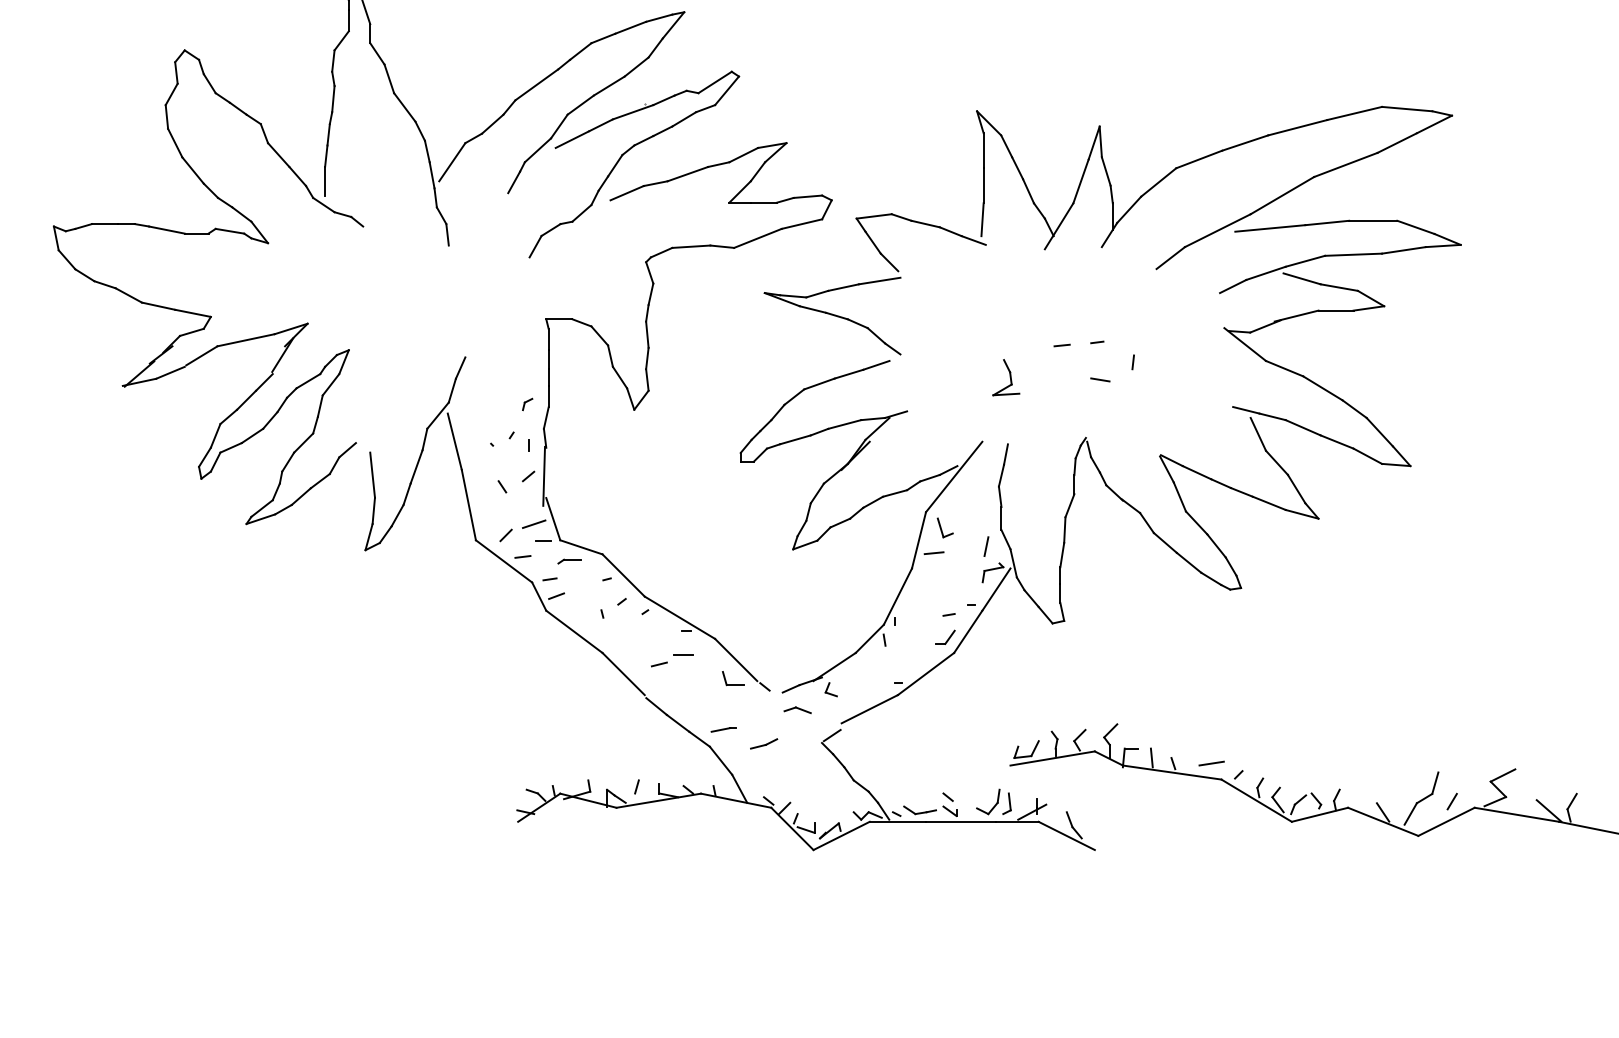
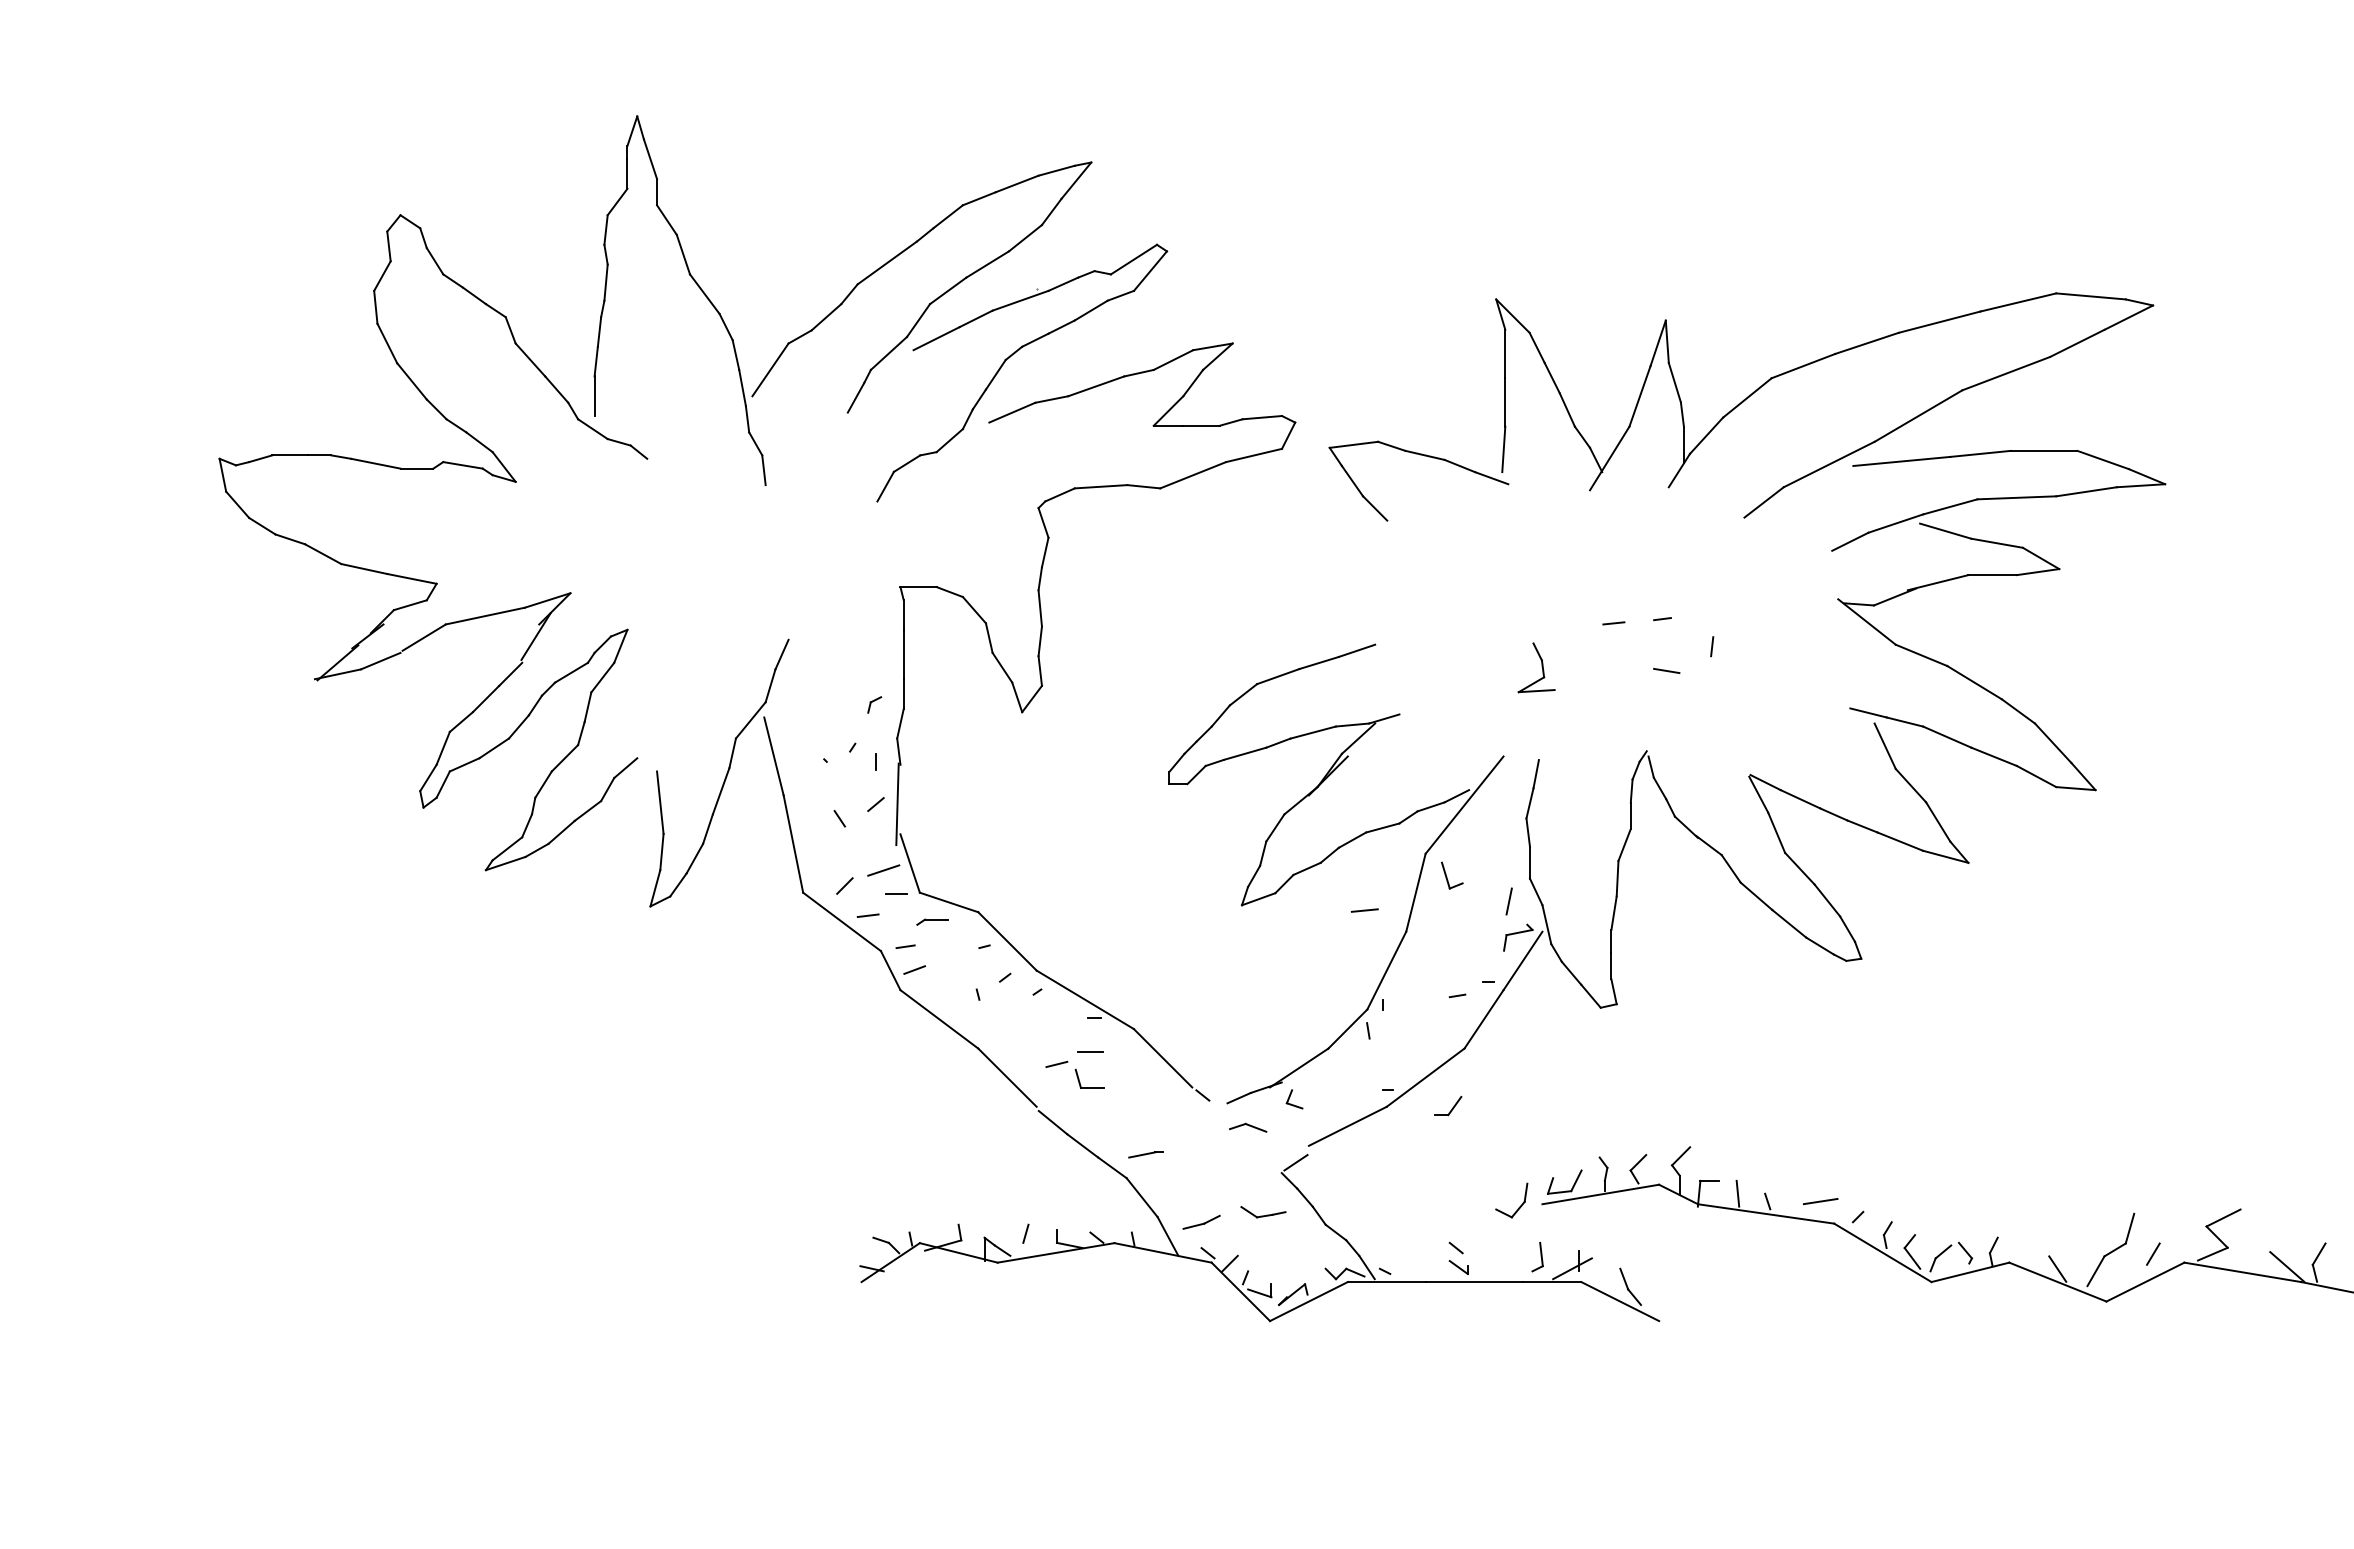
part: (832, 315) -> (1296, 582), removed
line: (933, 553) -> (1364, 910), moved
part: (945, 637) -> (1448, 1105), moved
part: (732, 684) -> (1089, 1087), moved
part: (763, 743) -> (1201, 1221), moved
part: (993, 806) -> (1518, 1207), moved
part: (920, 810) -> (1263, 1212), moved

